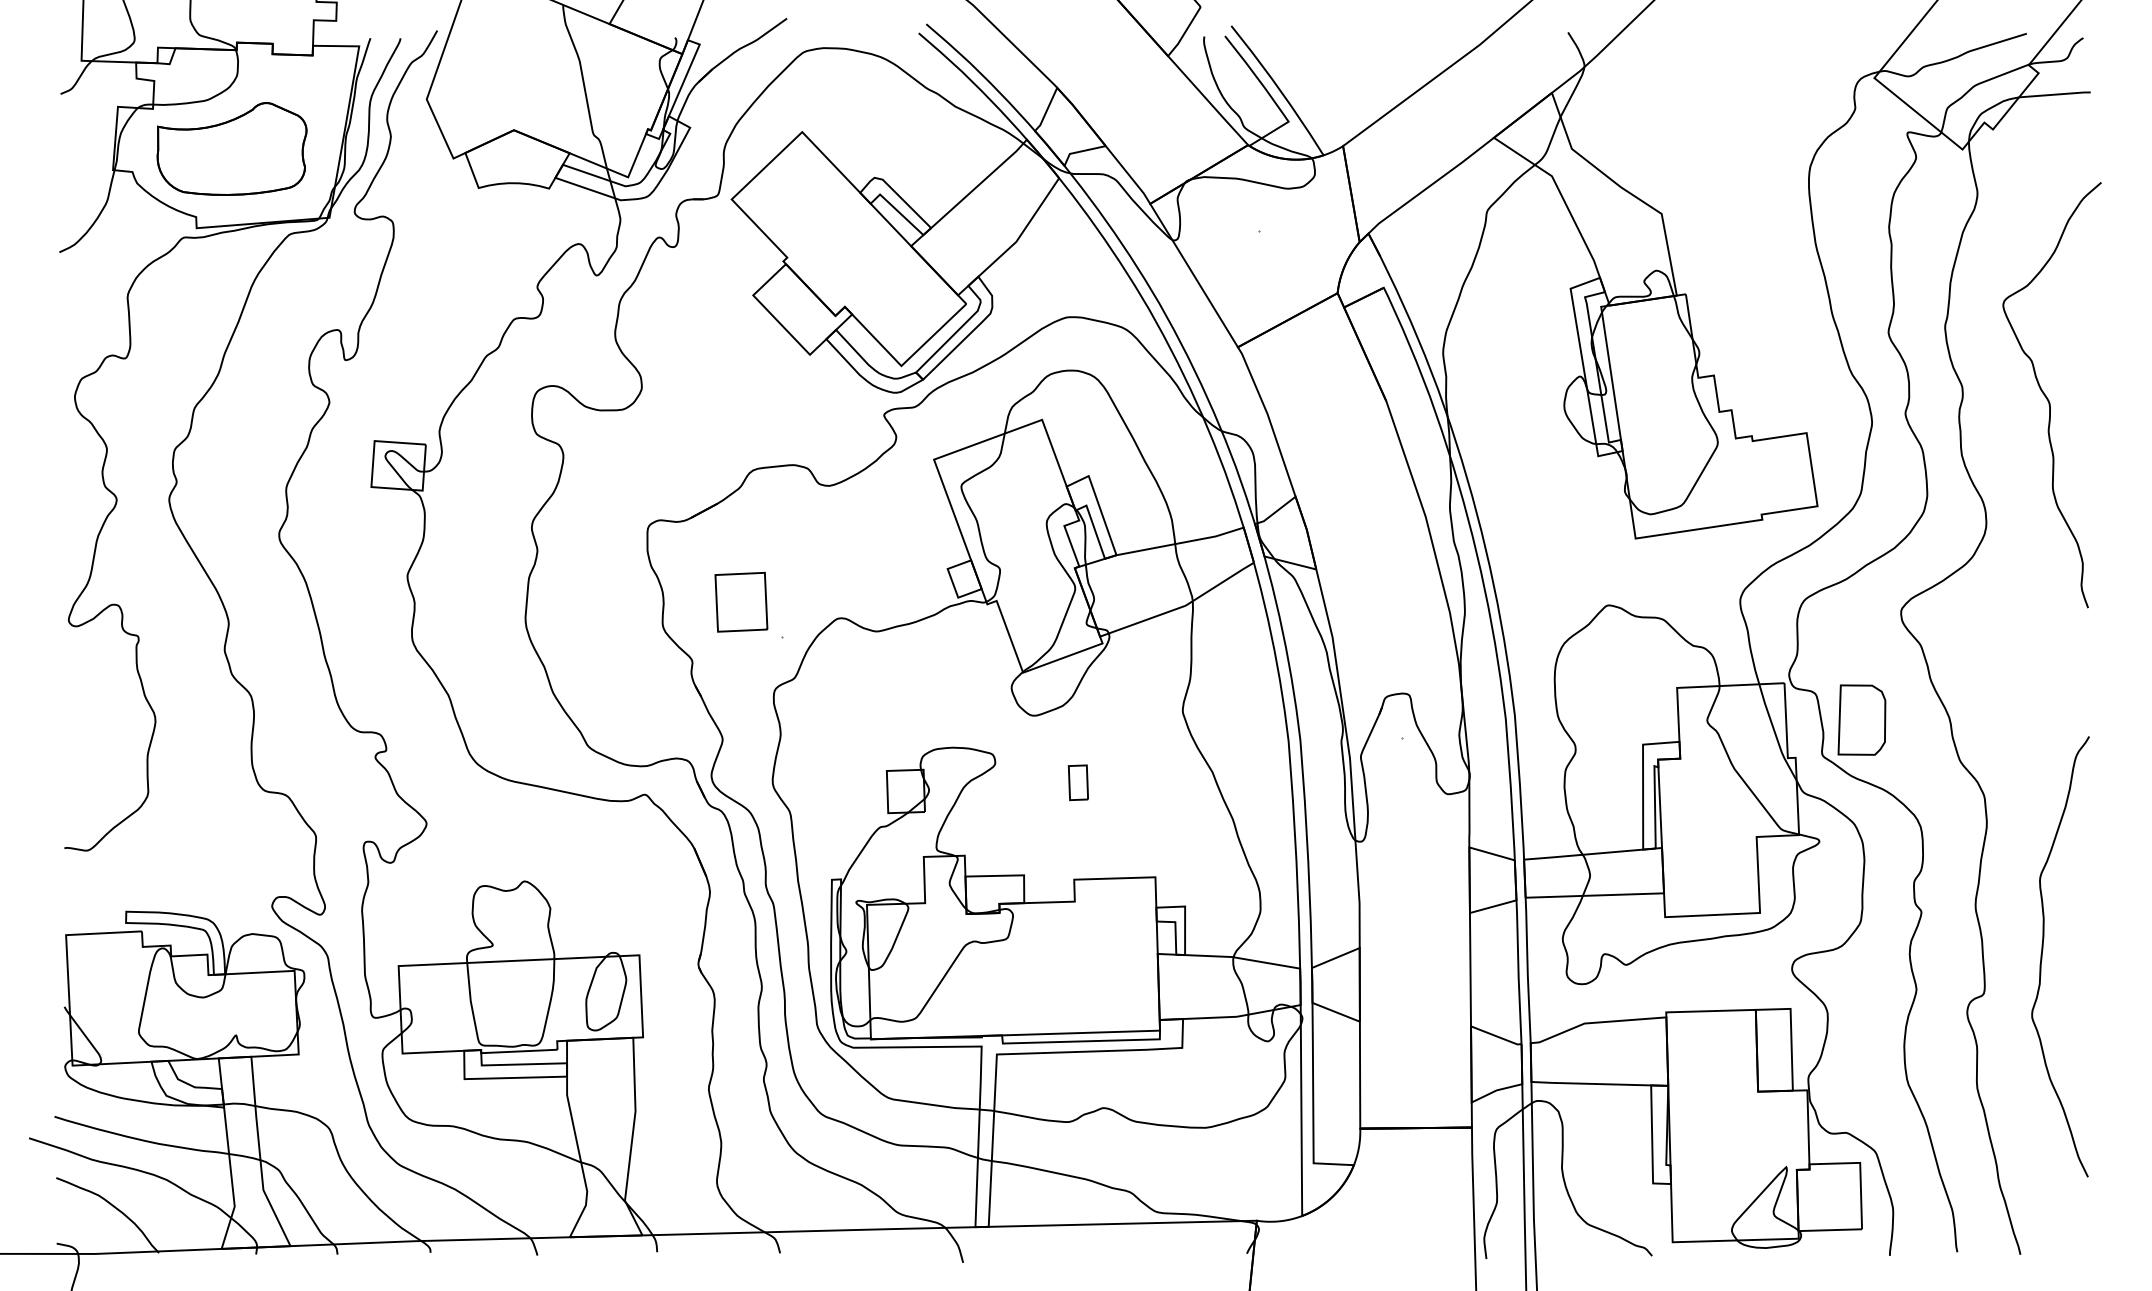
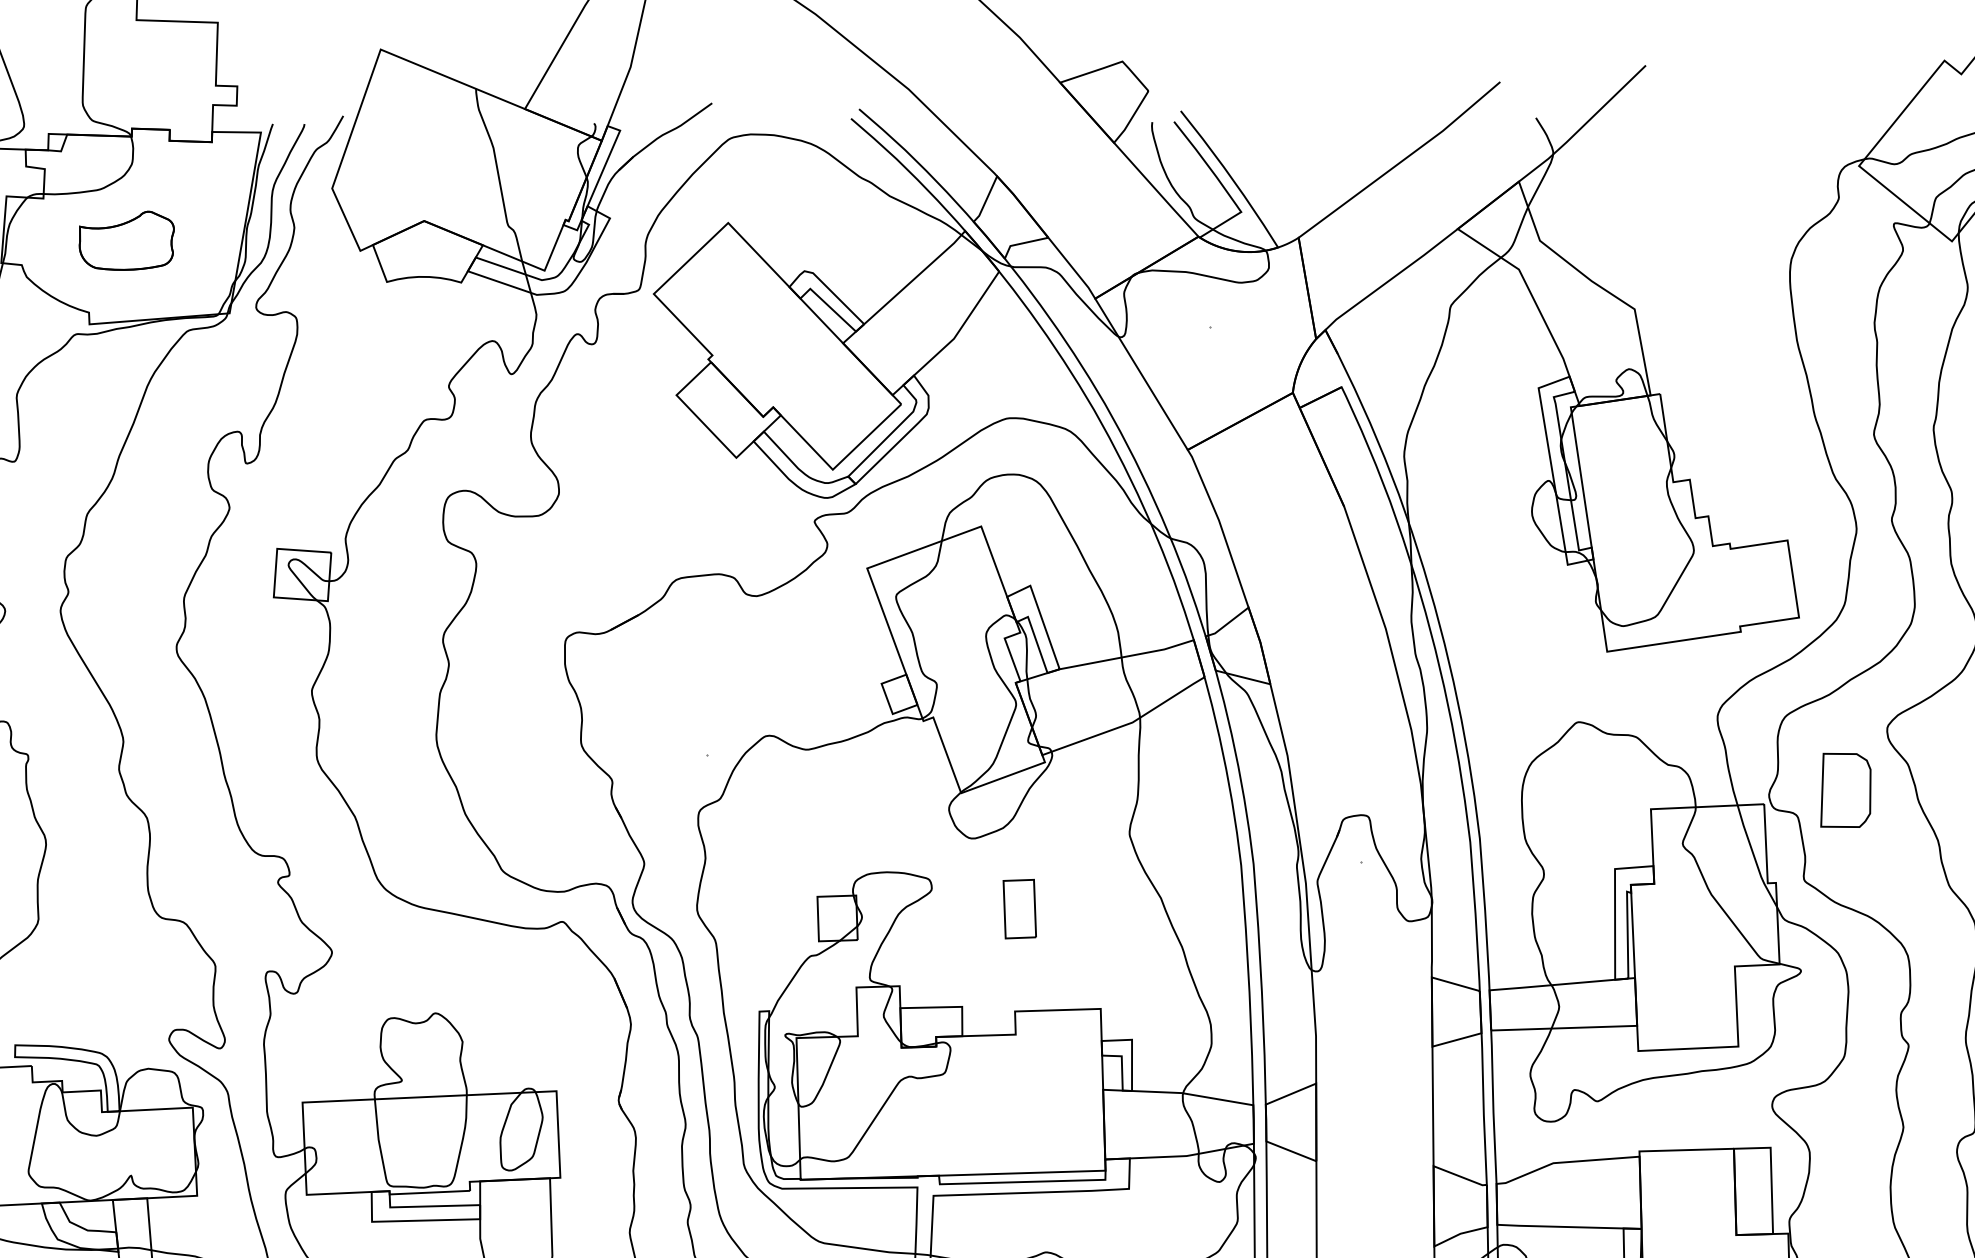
part: (231, 148) -> (126, 240), size x0.6
part: (741, 601) -> (664, 718), removed
part: (1861, 719) -> (1845, 789), moved
part: (1077, 782) -> (1018, 908), size x1.6

